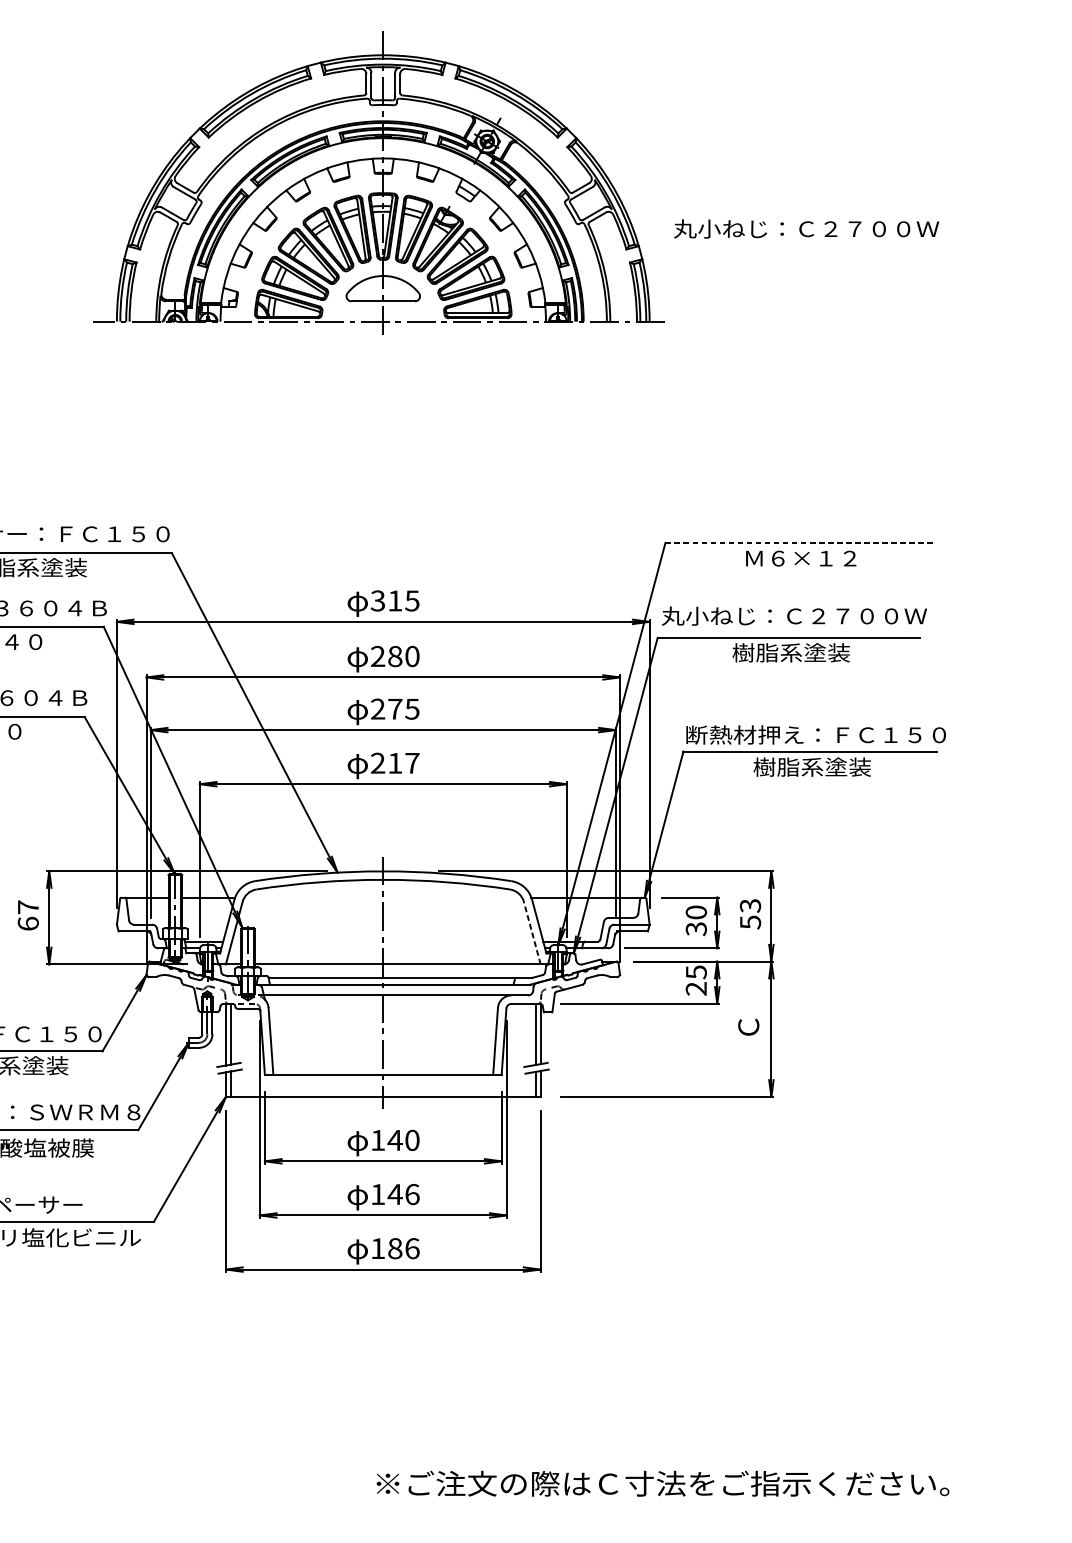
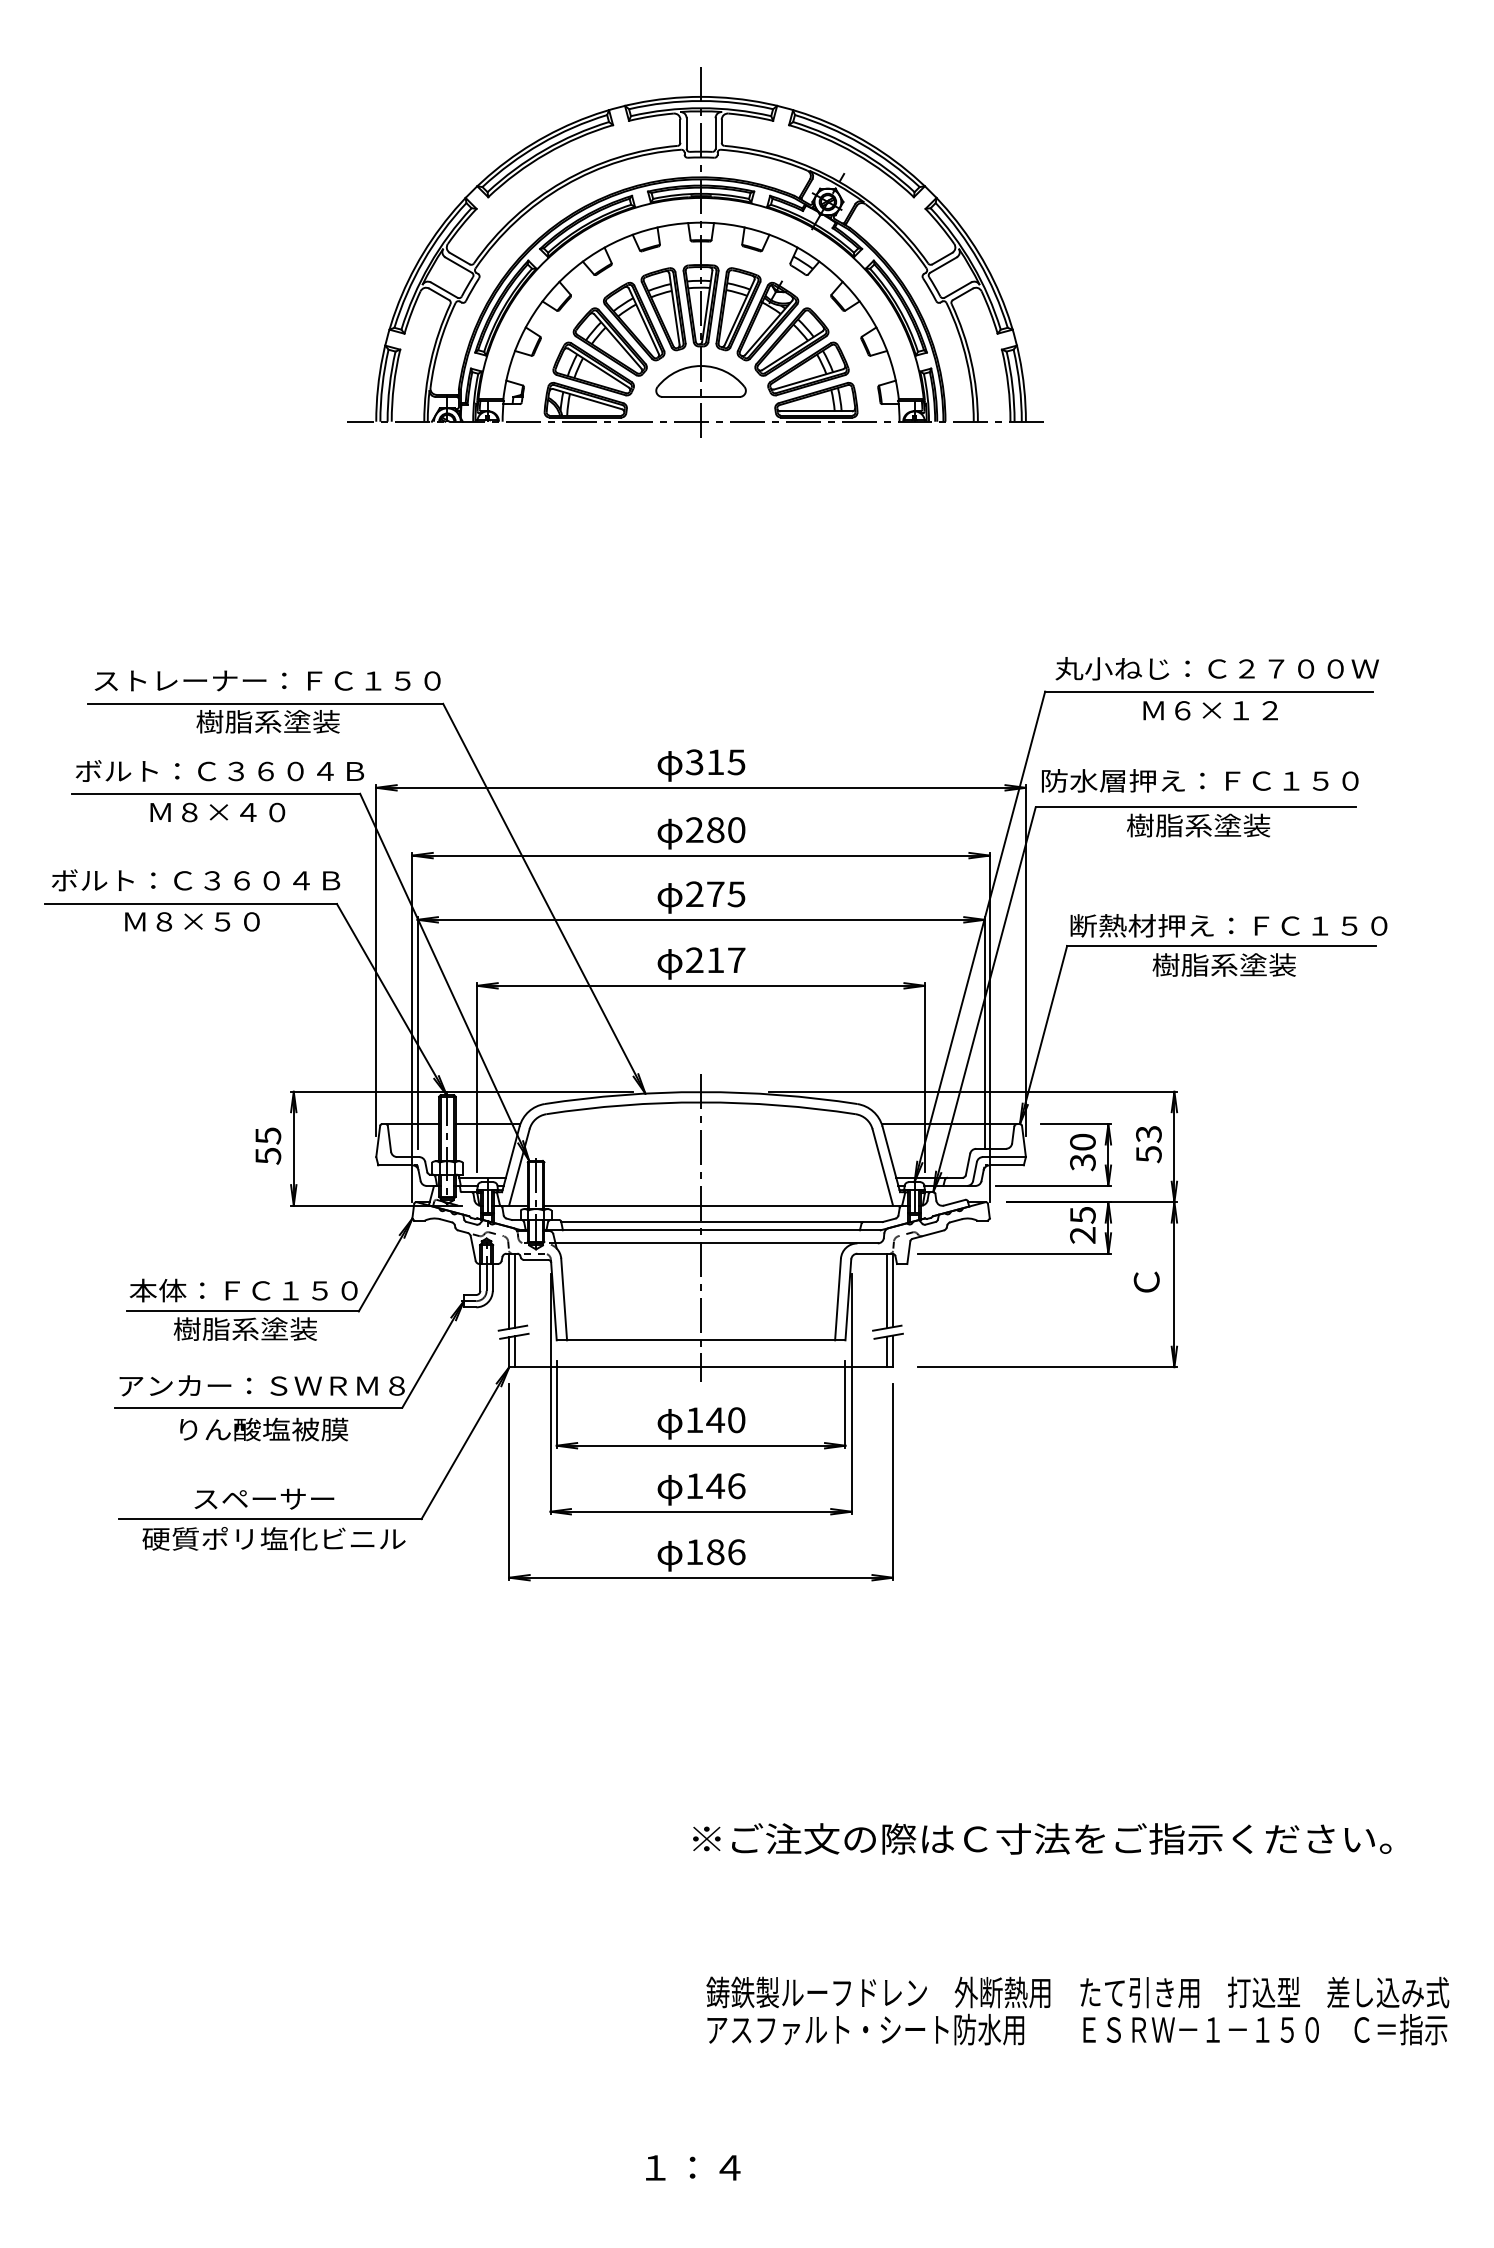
text: (805, 228) -> (1216, 668), moved
line: (800, 542) -> (1209, 691), dashed -> solid
text: (794, 615) -> (1202, 780), 丸小ねじ：Ｃ２７００Ｗ -> 防水層押え：ＦＣ１５０
text: (28, 915) -> (268, 1145), 67 -> 55
line: (532, 932) -> (882, 1166), dashed -> solid

